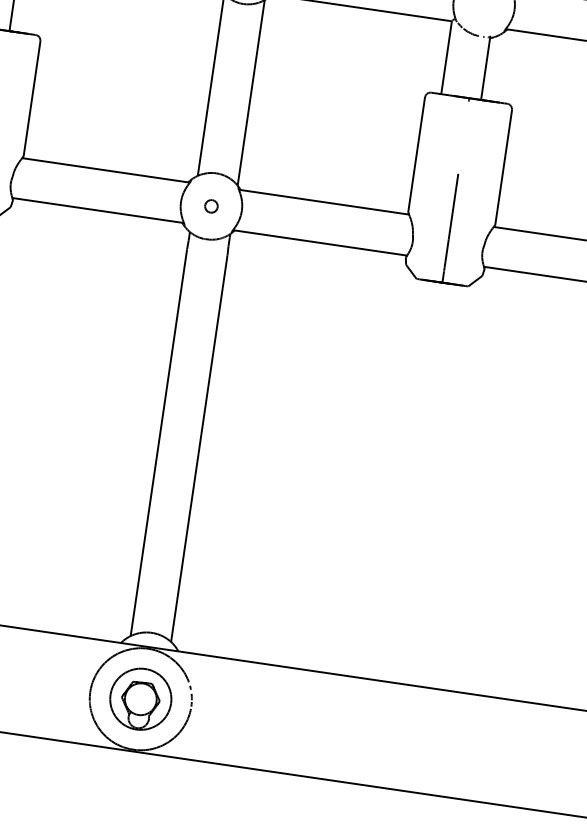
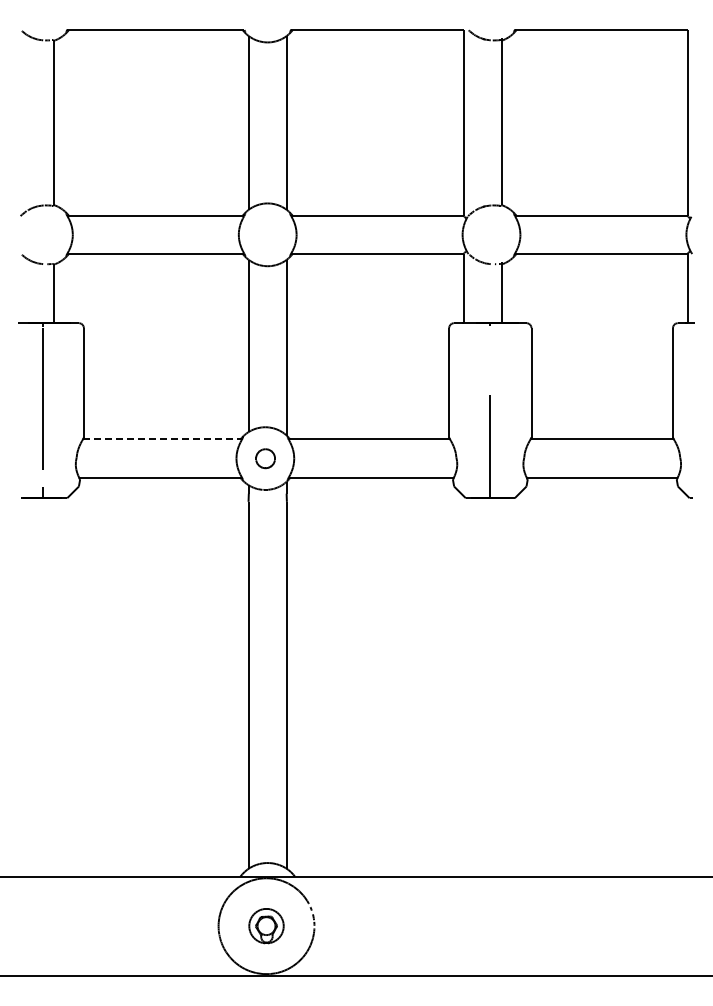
line: (106, 170) -> (162, 439), solid -> dashed
part: (210, 206) -> (264, 458), size x1.6
part: (140, 698) -> (266, 925), size x0.6

